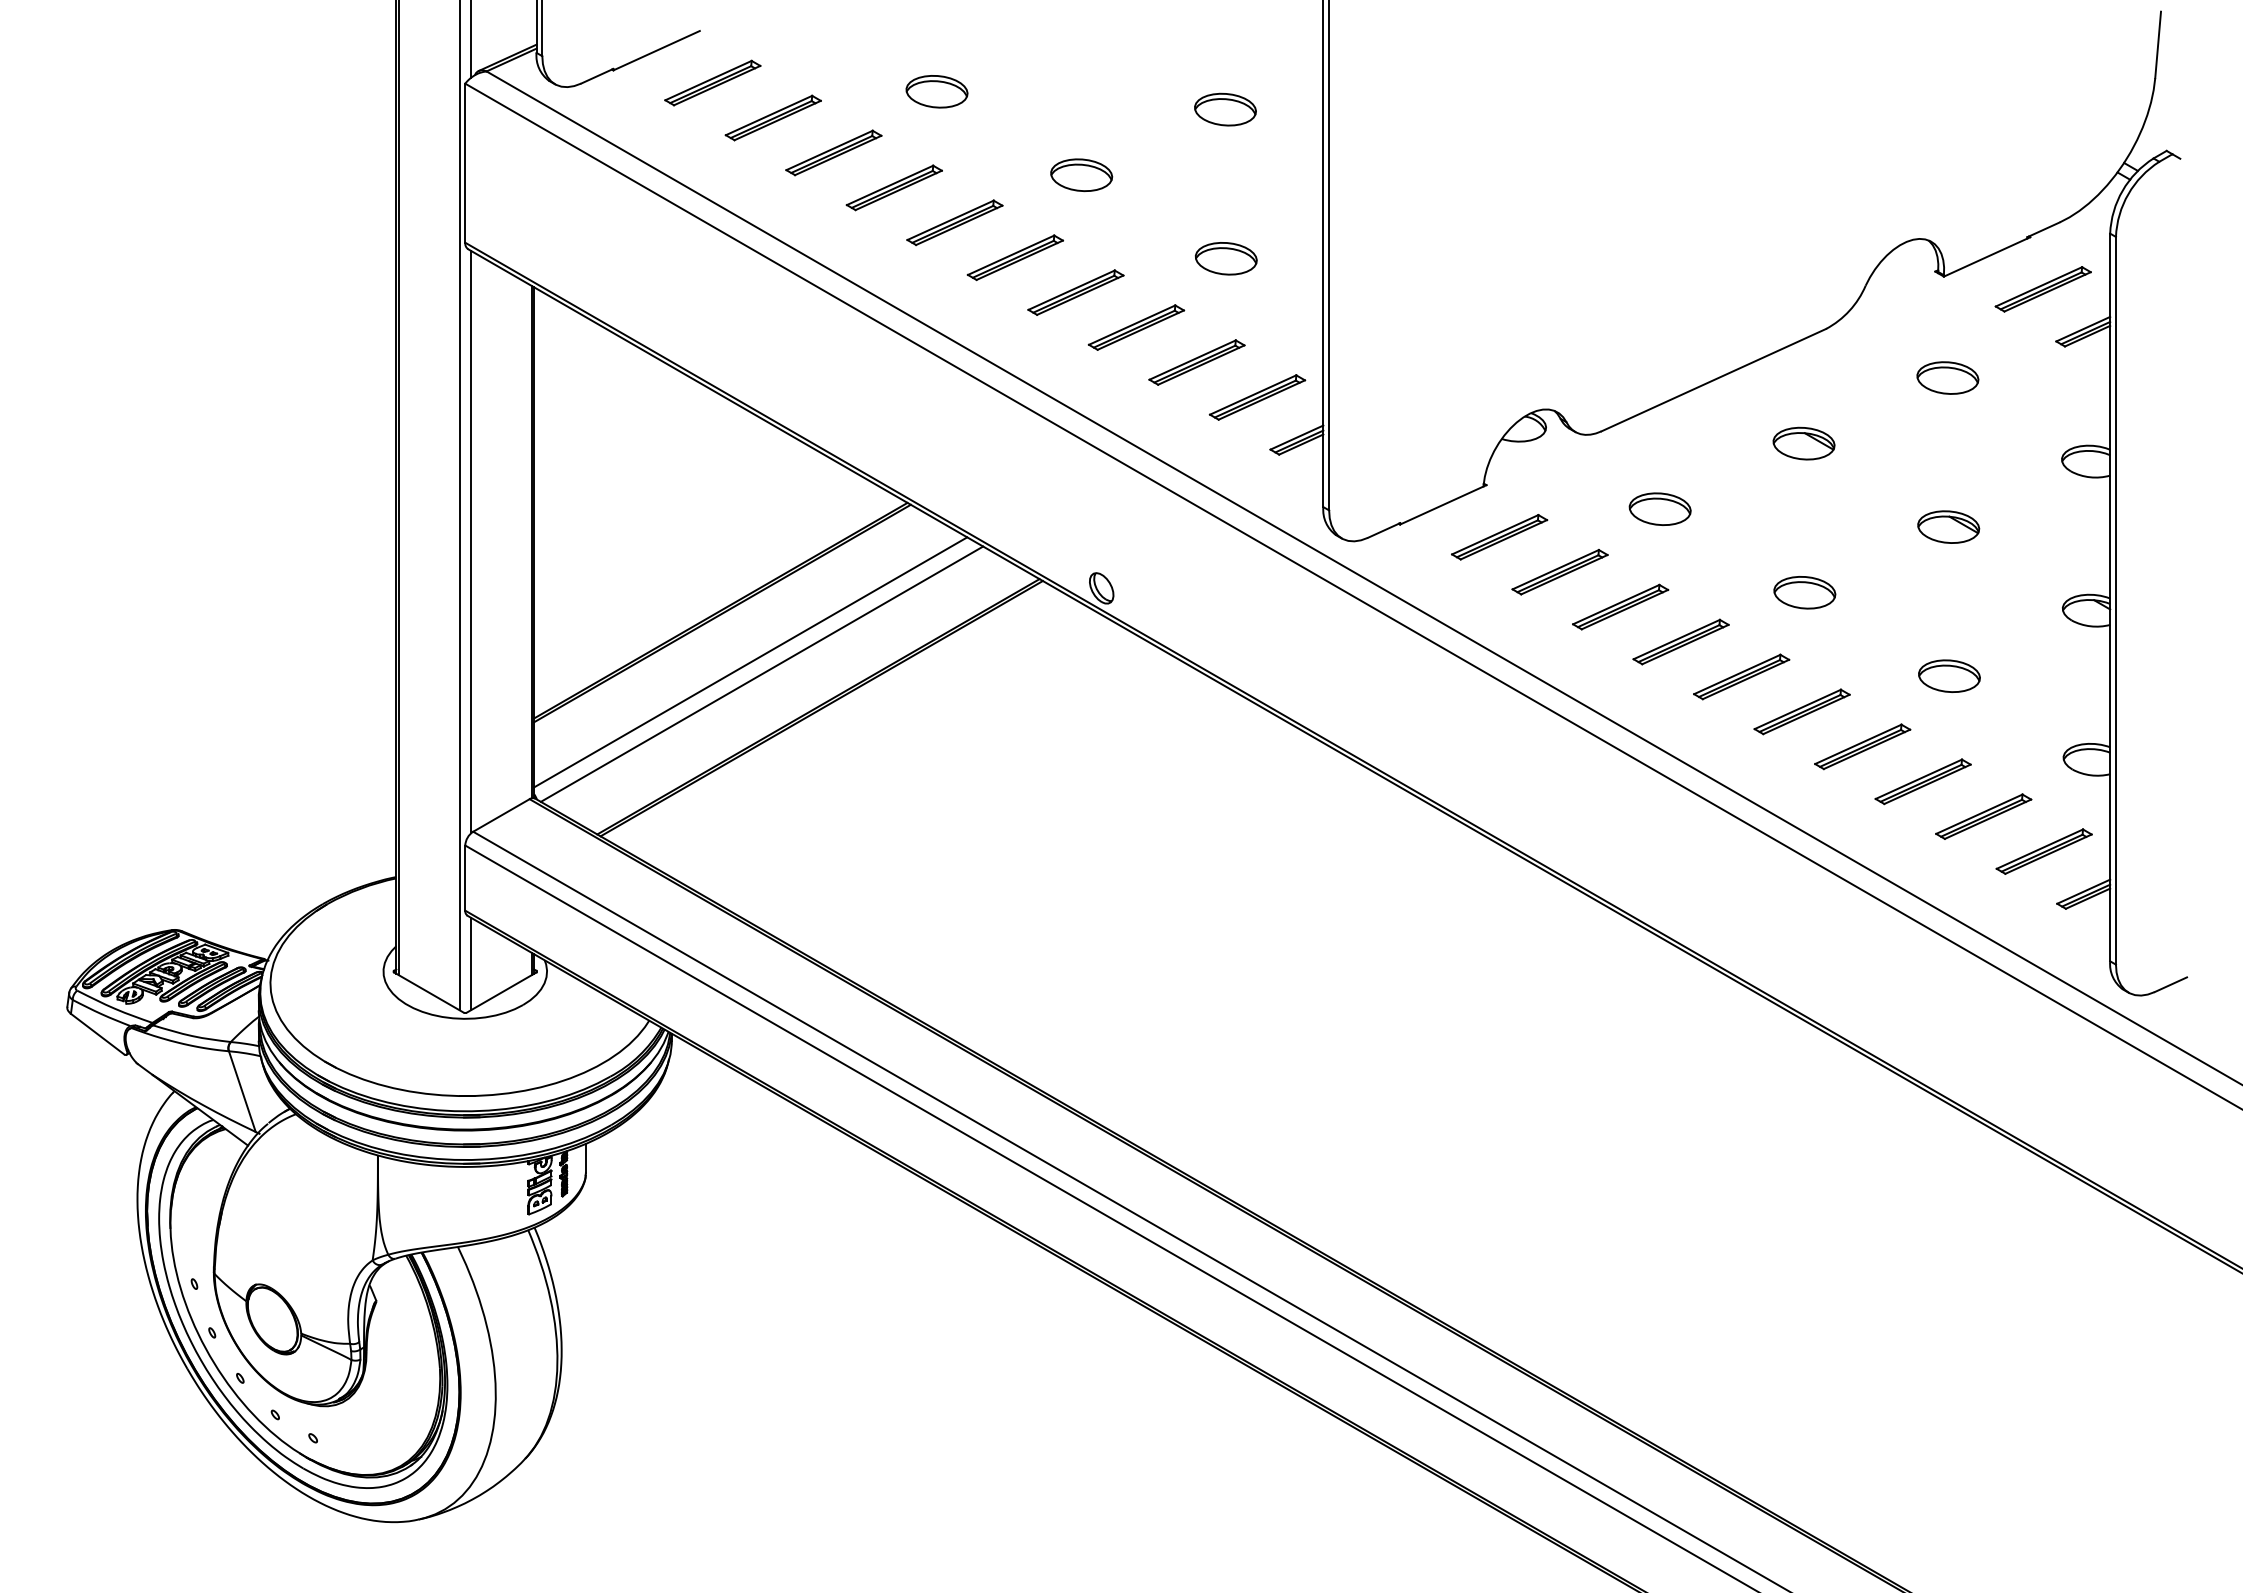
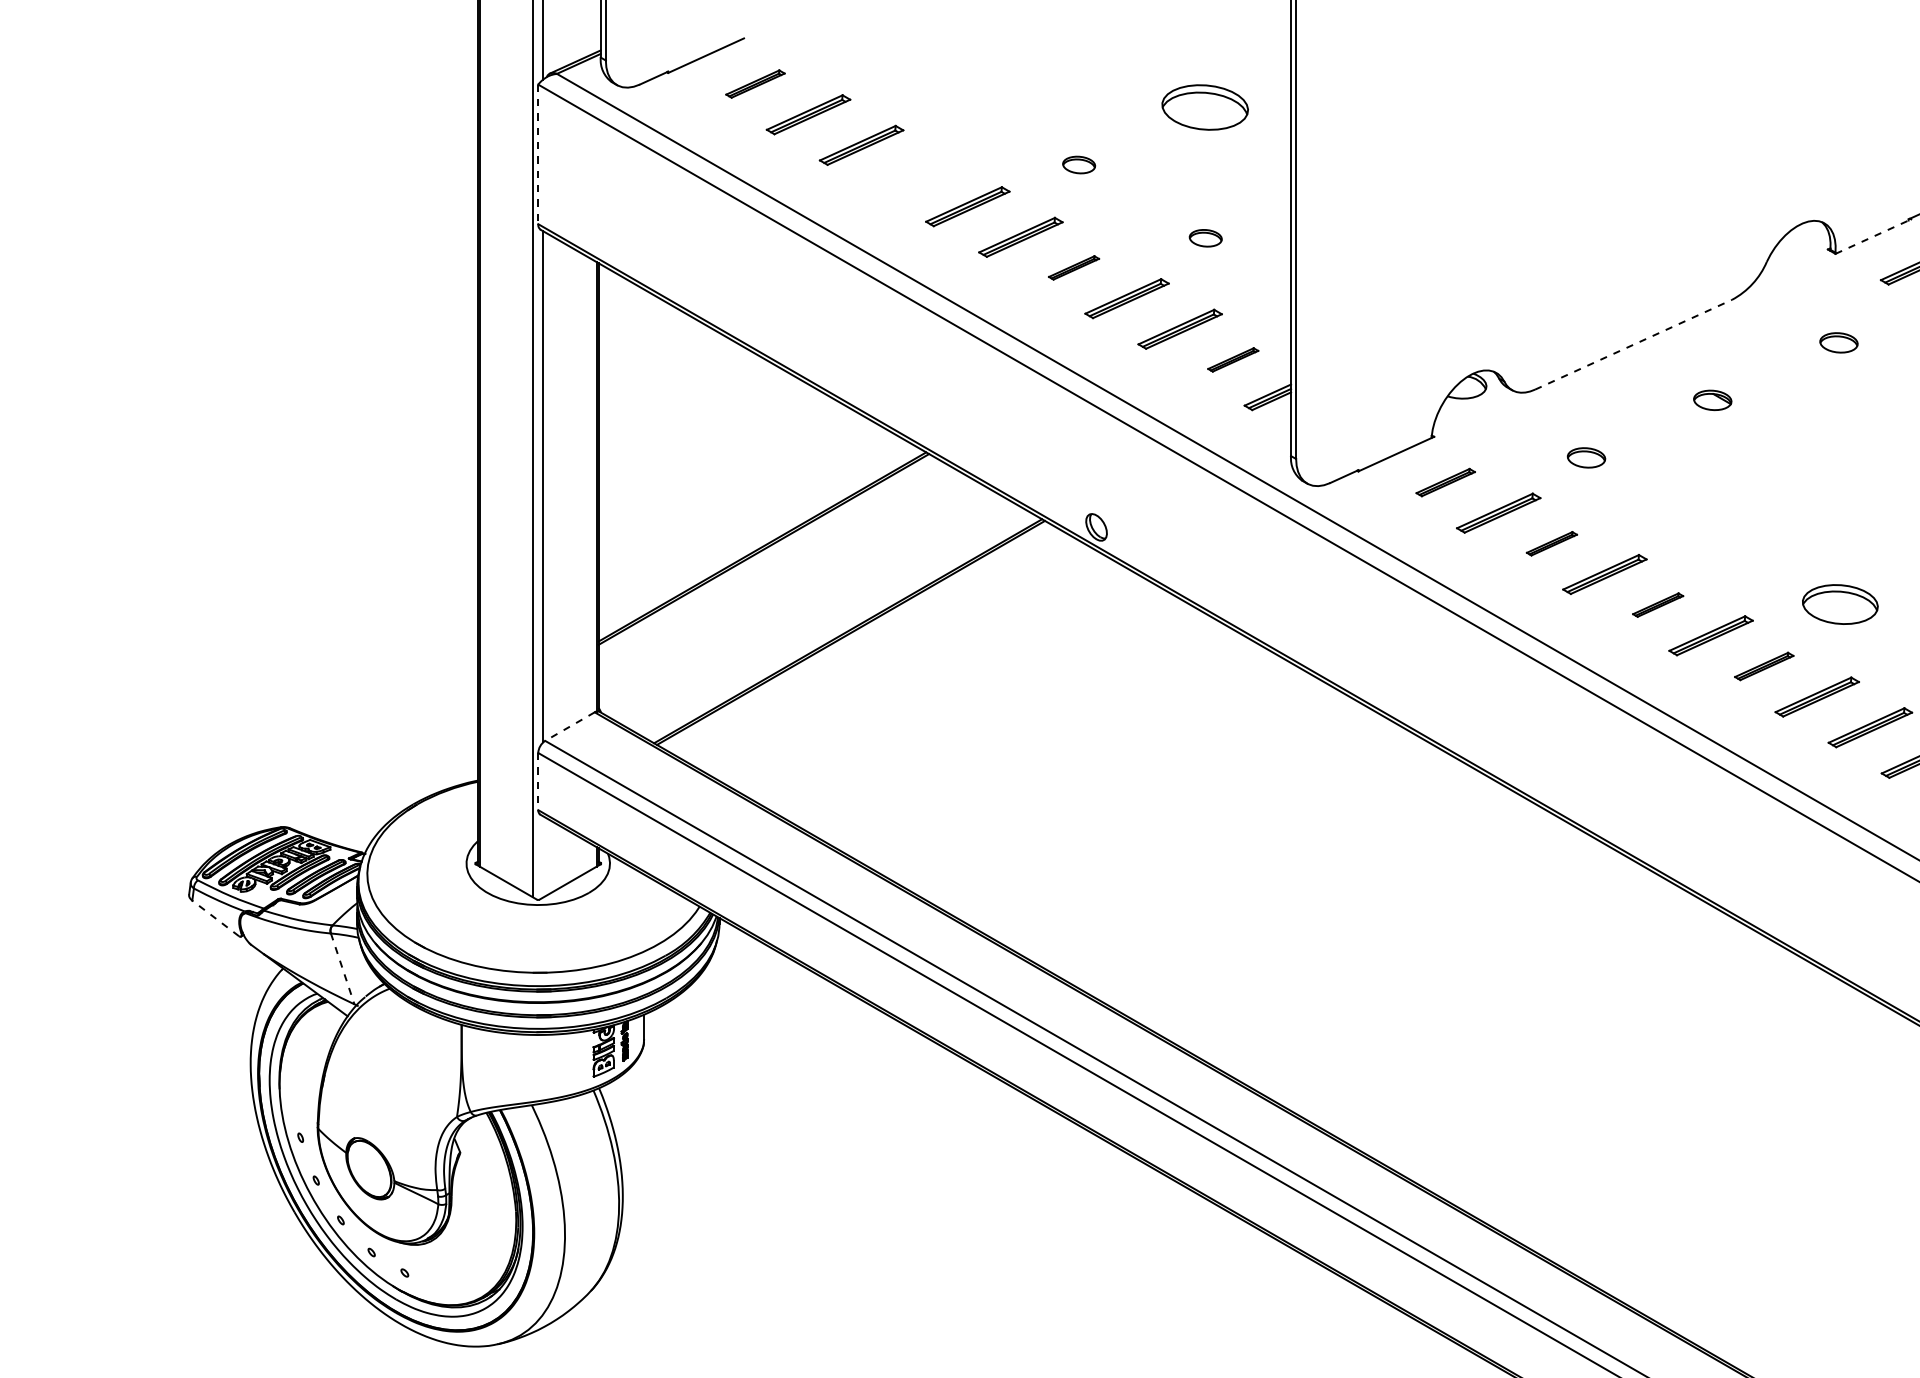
part: (712, 82) -> (755, 83), size x0.7
part: (936, 91) -> (951, 91), removed
part: (1225, 109) -> (1205, 107), size x1.6
line: (465, 163) -> (538, 154), solid -> dashed
part: (1081, 175) -> (1078, 165), size x0.6
part: (893, 187) -> (913, 175), removed
line: (1987, 256) -> (1873, 236), solid -> dashed
part: (1225, 258) -> (1205, 237), size x0.6
part: (1075, 292) -> (1073, 267), size x0.6
part: (1947, 377) -> (1838, 342), size x0.7
line: (1714, 379) -> (1634, 344), solid -> dashed
part: (1257, 397) -> (1233, 359), size x0.6
part: (1803, 443) -> (1712, 400), size x0.7
part: (1659, 508) -> (1585, 457), size x0.7
part: (1948, 526) -> (1839, 473), removed
part: (1499, 537) -> (1445, 482), size x0.7
part: (1804, 592) -> (1713, 531), removed
part: (1620, 606) -> (1551, 543), size x0.6
line: (750, 662) -> (788, 592), removed
line: (761, 673) -> (798, 602), removed
part: (1949, 675) -> (1840, 603), size x1.4
part: (1741, 676) -> (1657, 604), size x0.6
part: (1862, 746) -> (1764, 666), size x0.7
line: (501, 815) -> (570, 726), solid -> dashed
line: (465, 878) -> (538, 781), solid -> dashed
line: (471, 963) -> (543, 856), removed
line: (97, 1033) -> (215, 917), solid -> dashed
line: (242, 1091) -> (342, 968), solid -> dashed

